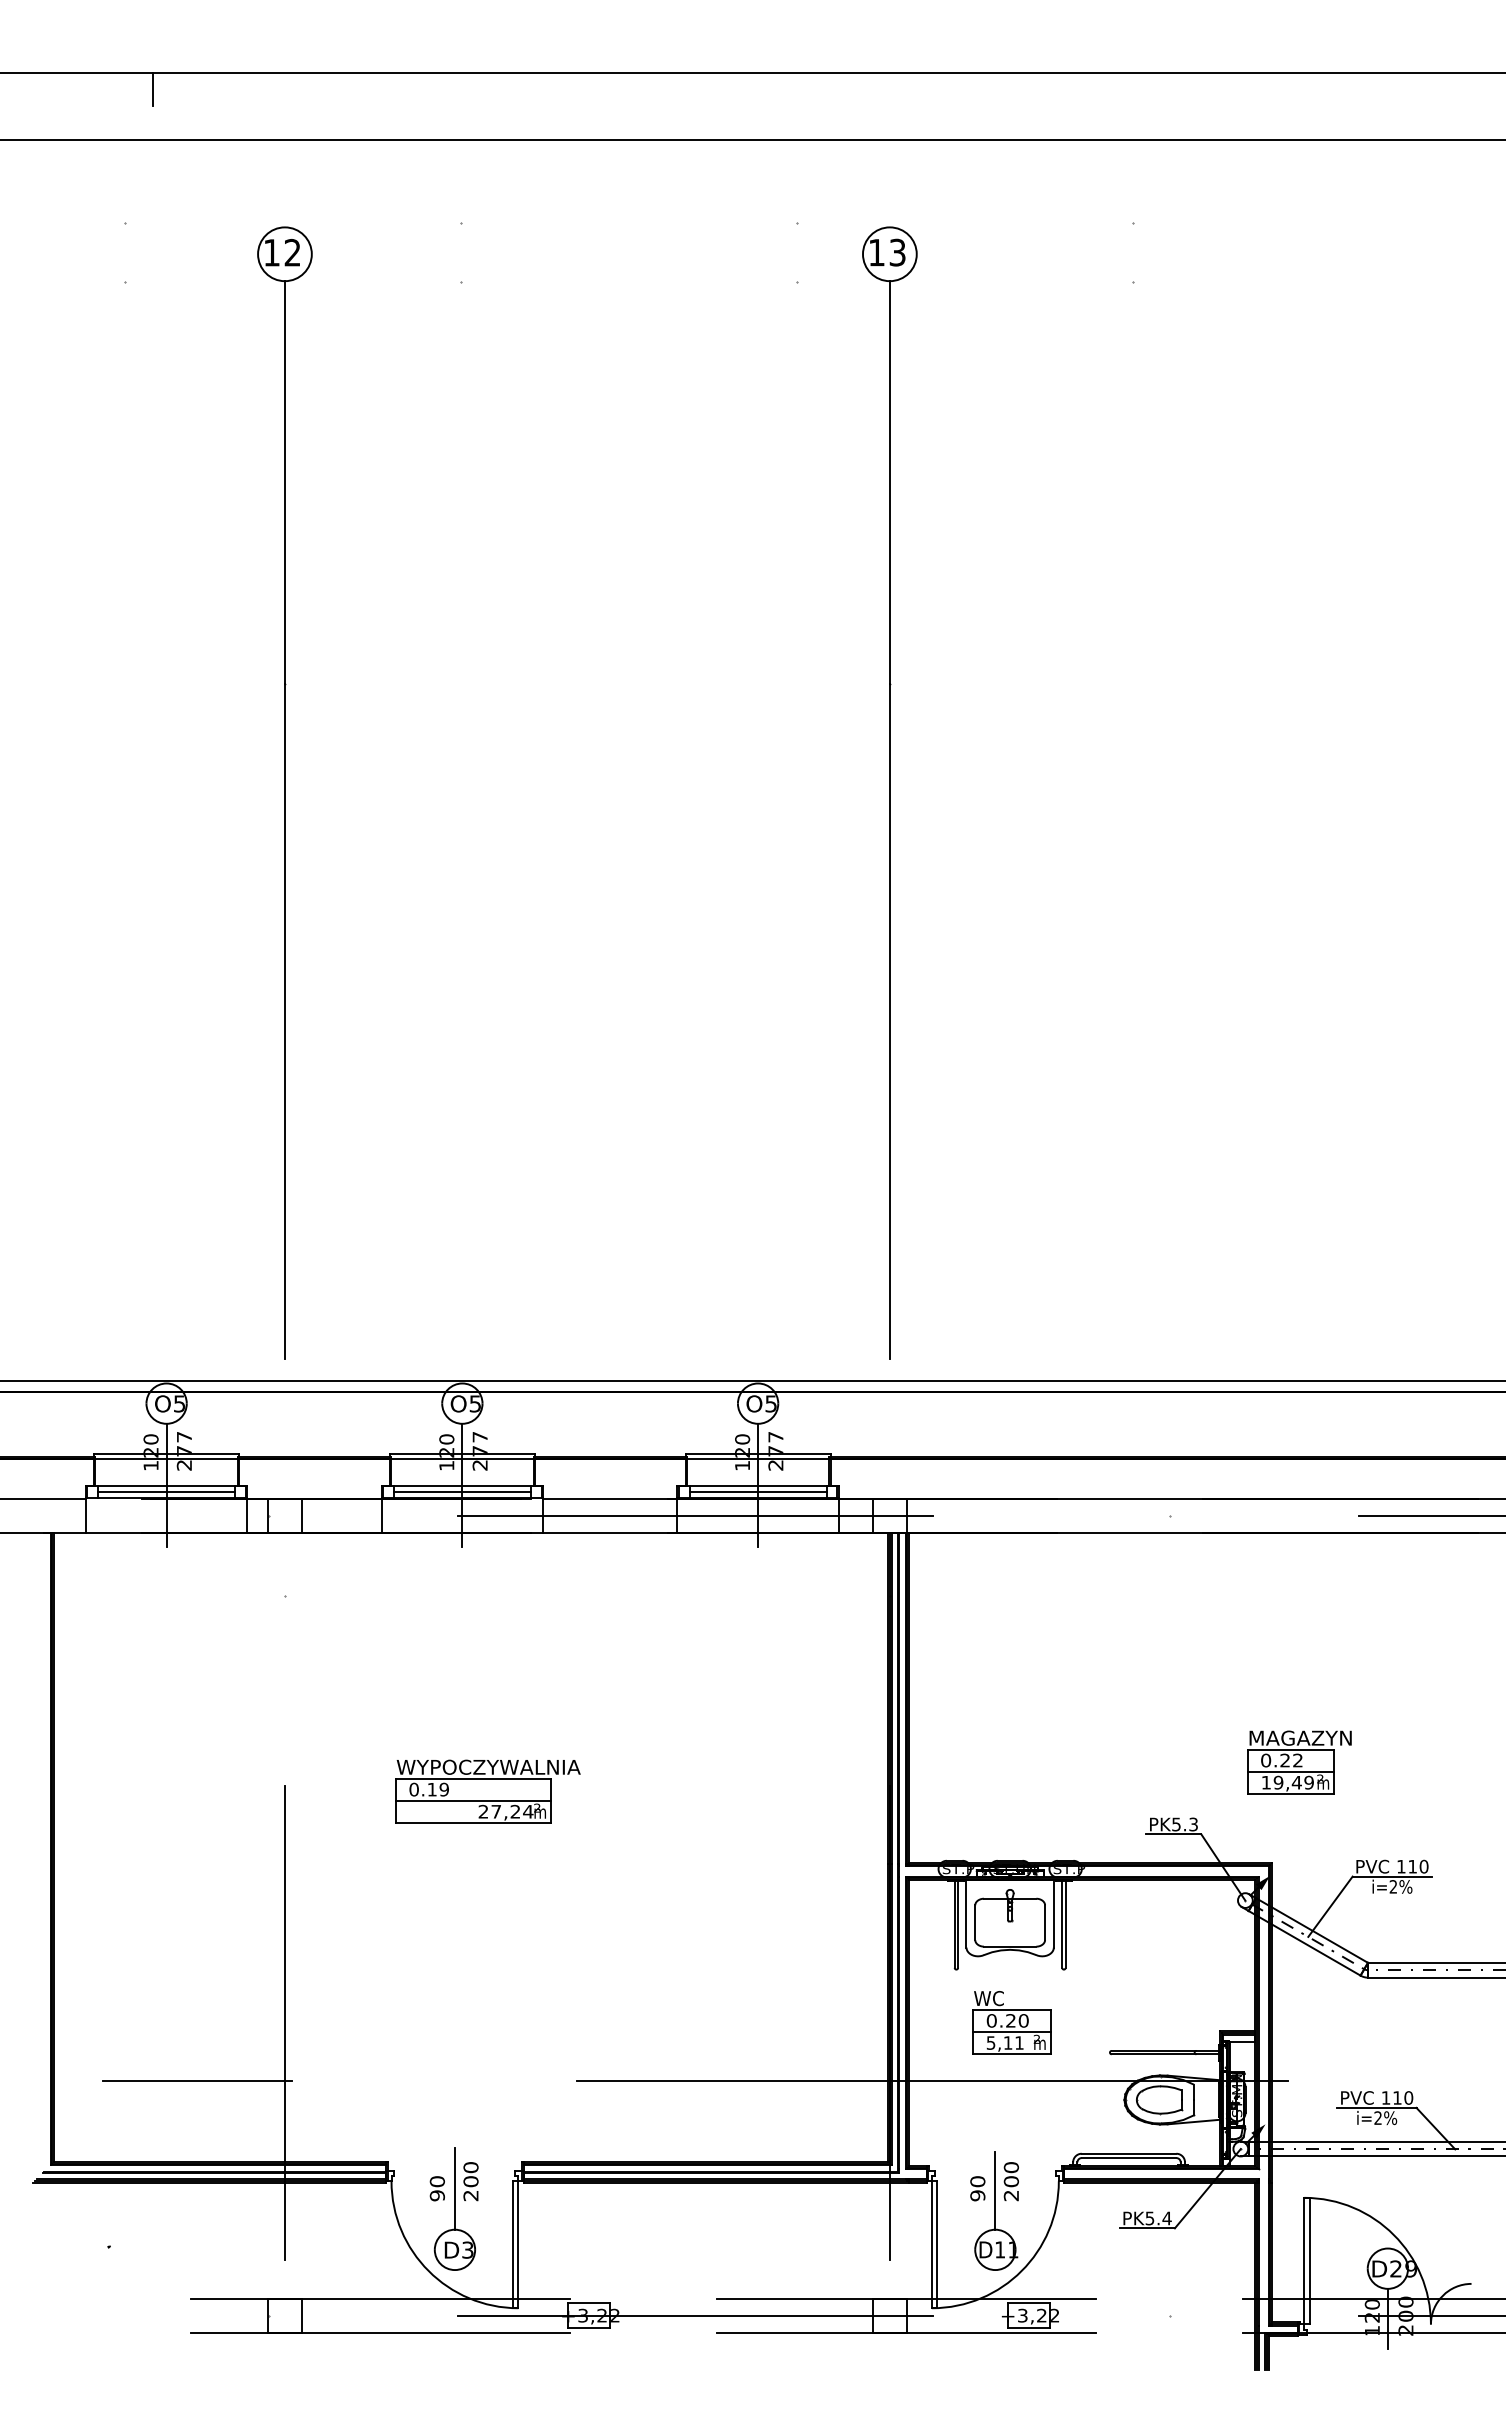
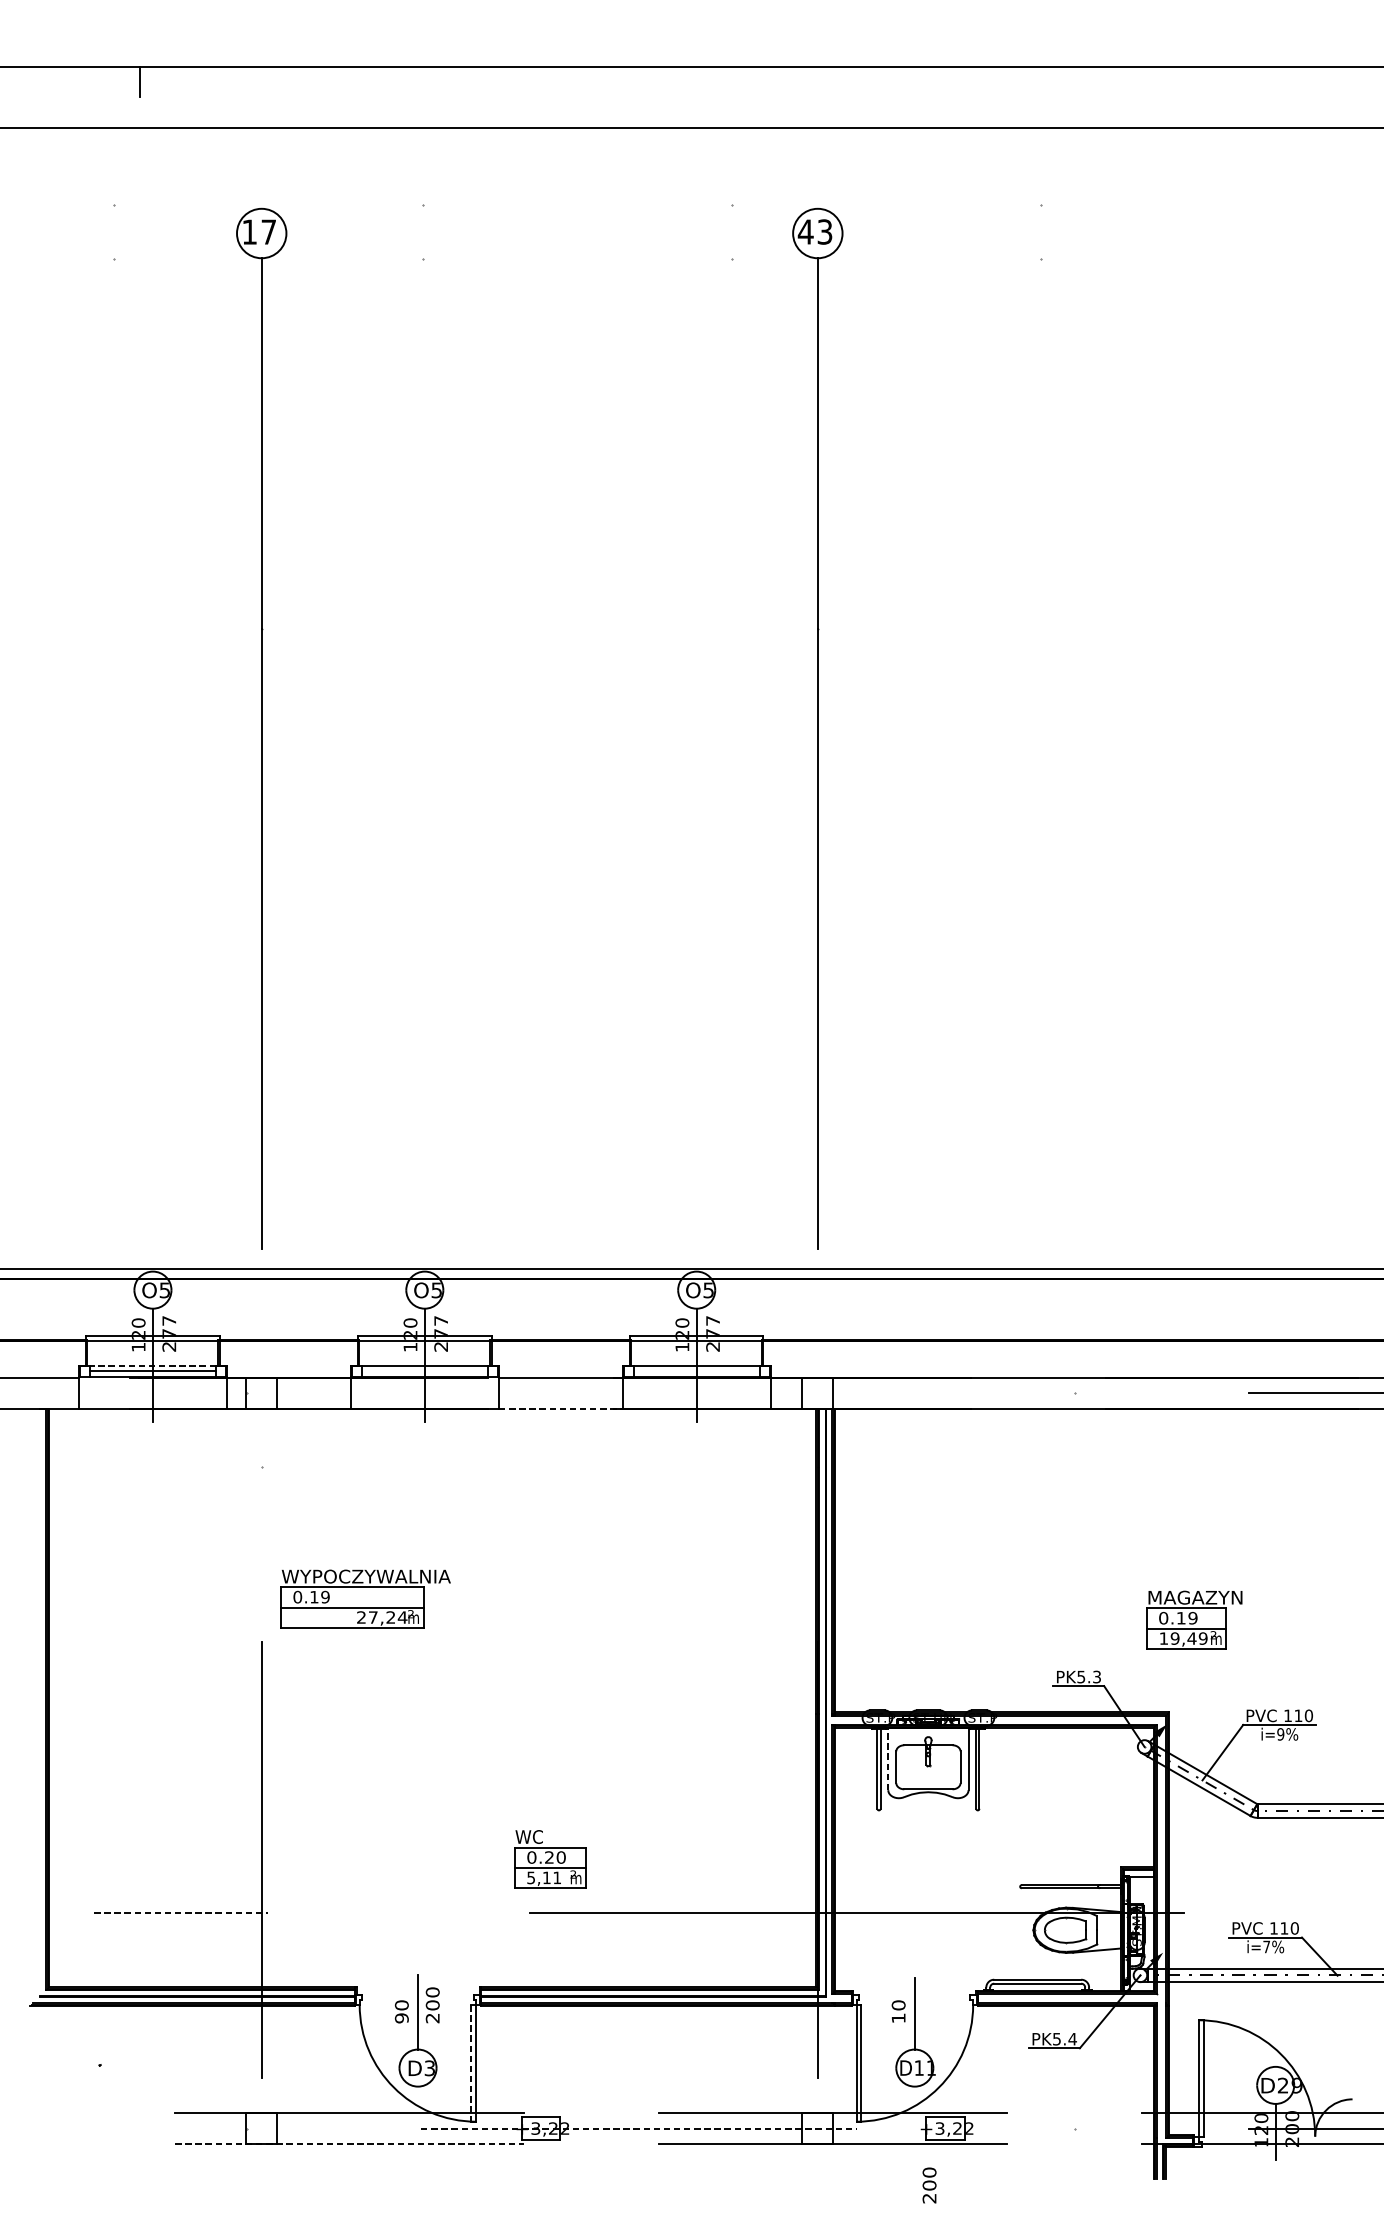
text: (292, 252) -> (268, 231), 12 -> 17
text: (876, 252) -> (805, 231), 13 -> 43
line: (166, 1486) -> (152, 1366), solid -> dashed
line: (461, 1492) -> (424, 1371), removed
line: (757, 1492) -> (696, 1371), removed
line: (695, 1515) -> (639, 1392), removed
line: (610, 1532) -> (560, 1408), solid -> dashed
text: (1291, 1760) -> (1187, 1618), 0.22 -> 0.19
part: (487, 1791) -> (365, 1598), moved
text: (1393, 1886) -> (1280, 1734), i=2% -> i=9%
line: (966, 1913) -> (888, 1758), solid -> dashed
part: (1011, 2022) -> (549, 1859), moved
line: (197, 2080) -> (181, 1912), solid -> dashed
text: (1377, 2117) -> (1266, 1946), i=2% -> i=7%
text: (1010, 2181) -> (928, 2185), moved
text: (977, 2195) -> (898, 2018), 90 -> 10
line: (513, 2245) -> (471, 2064), solid -> dashed
line: (695, 2315) -> (639, 2128), solid -> dashed
line: (380, 2332) -> (349, 2144), solid -> dashed

